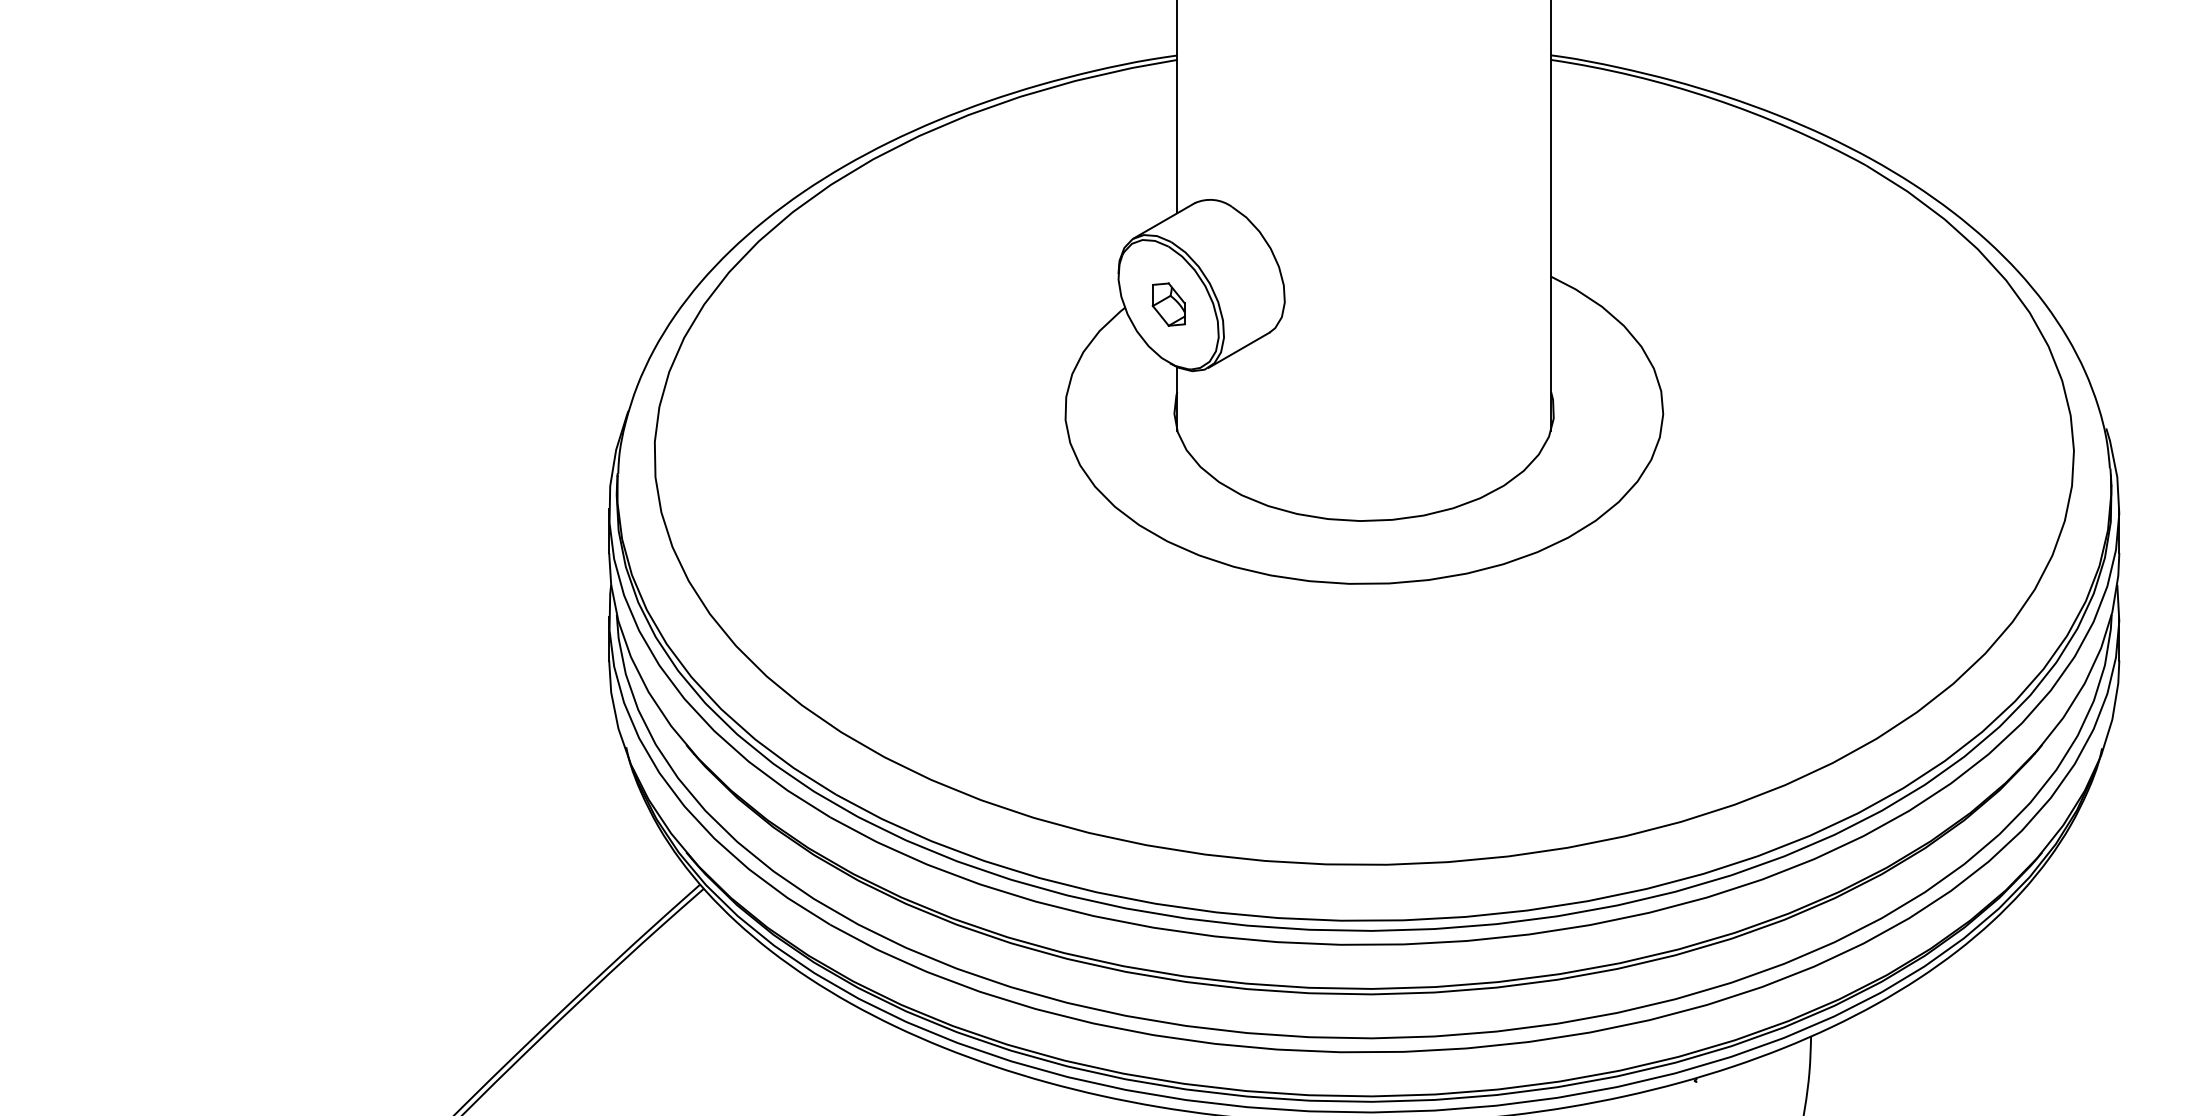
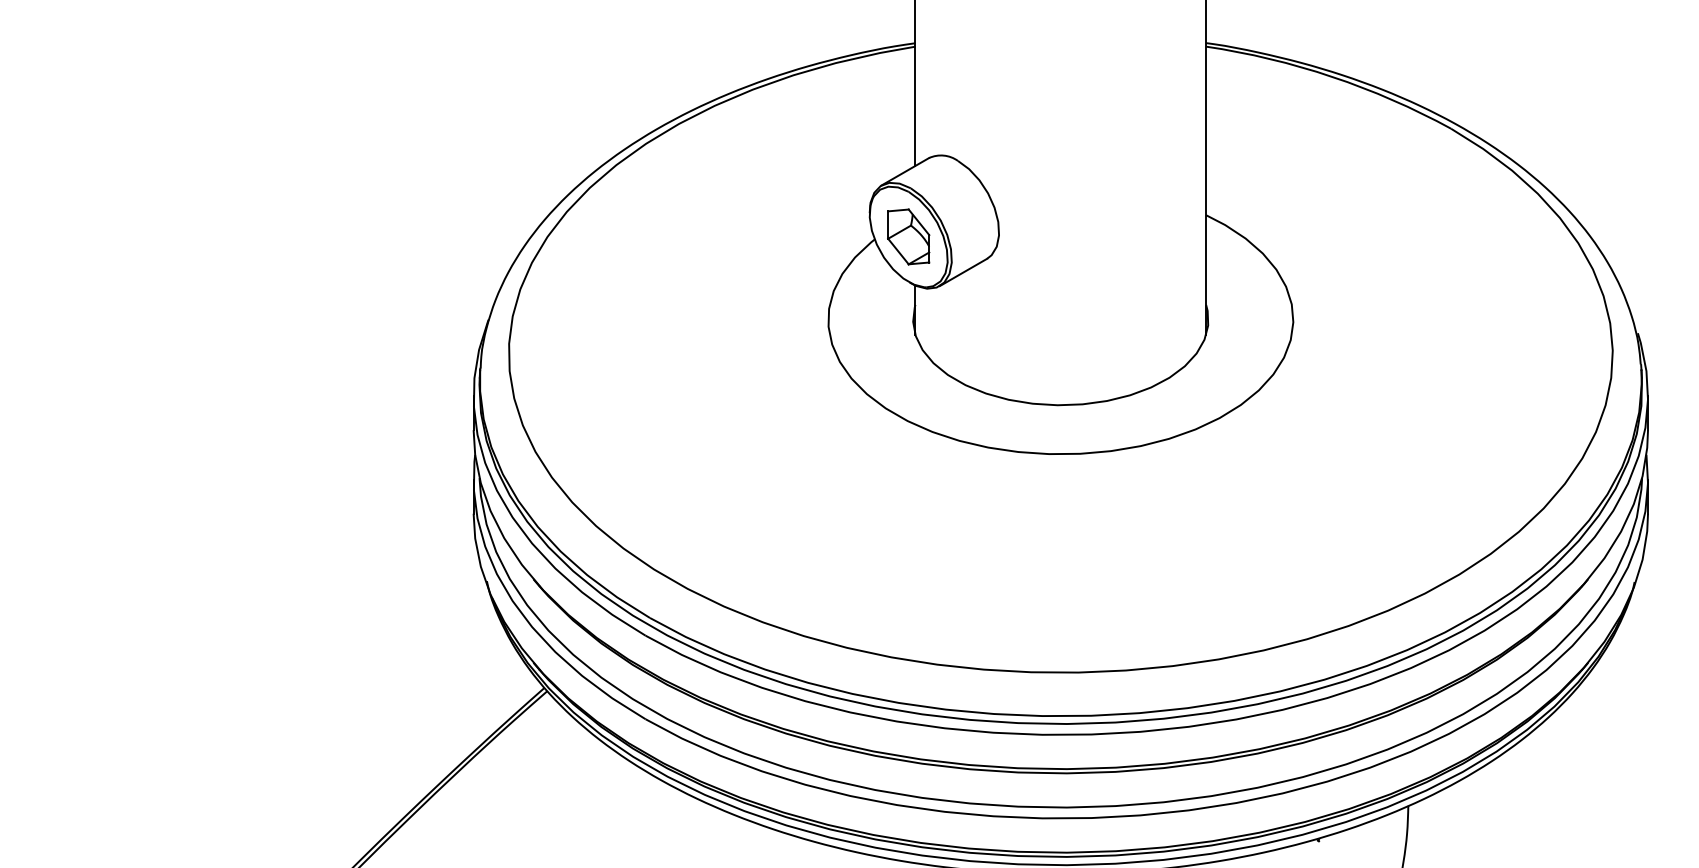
part: (1168, 304) -> (908, 236), size x1.67

